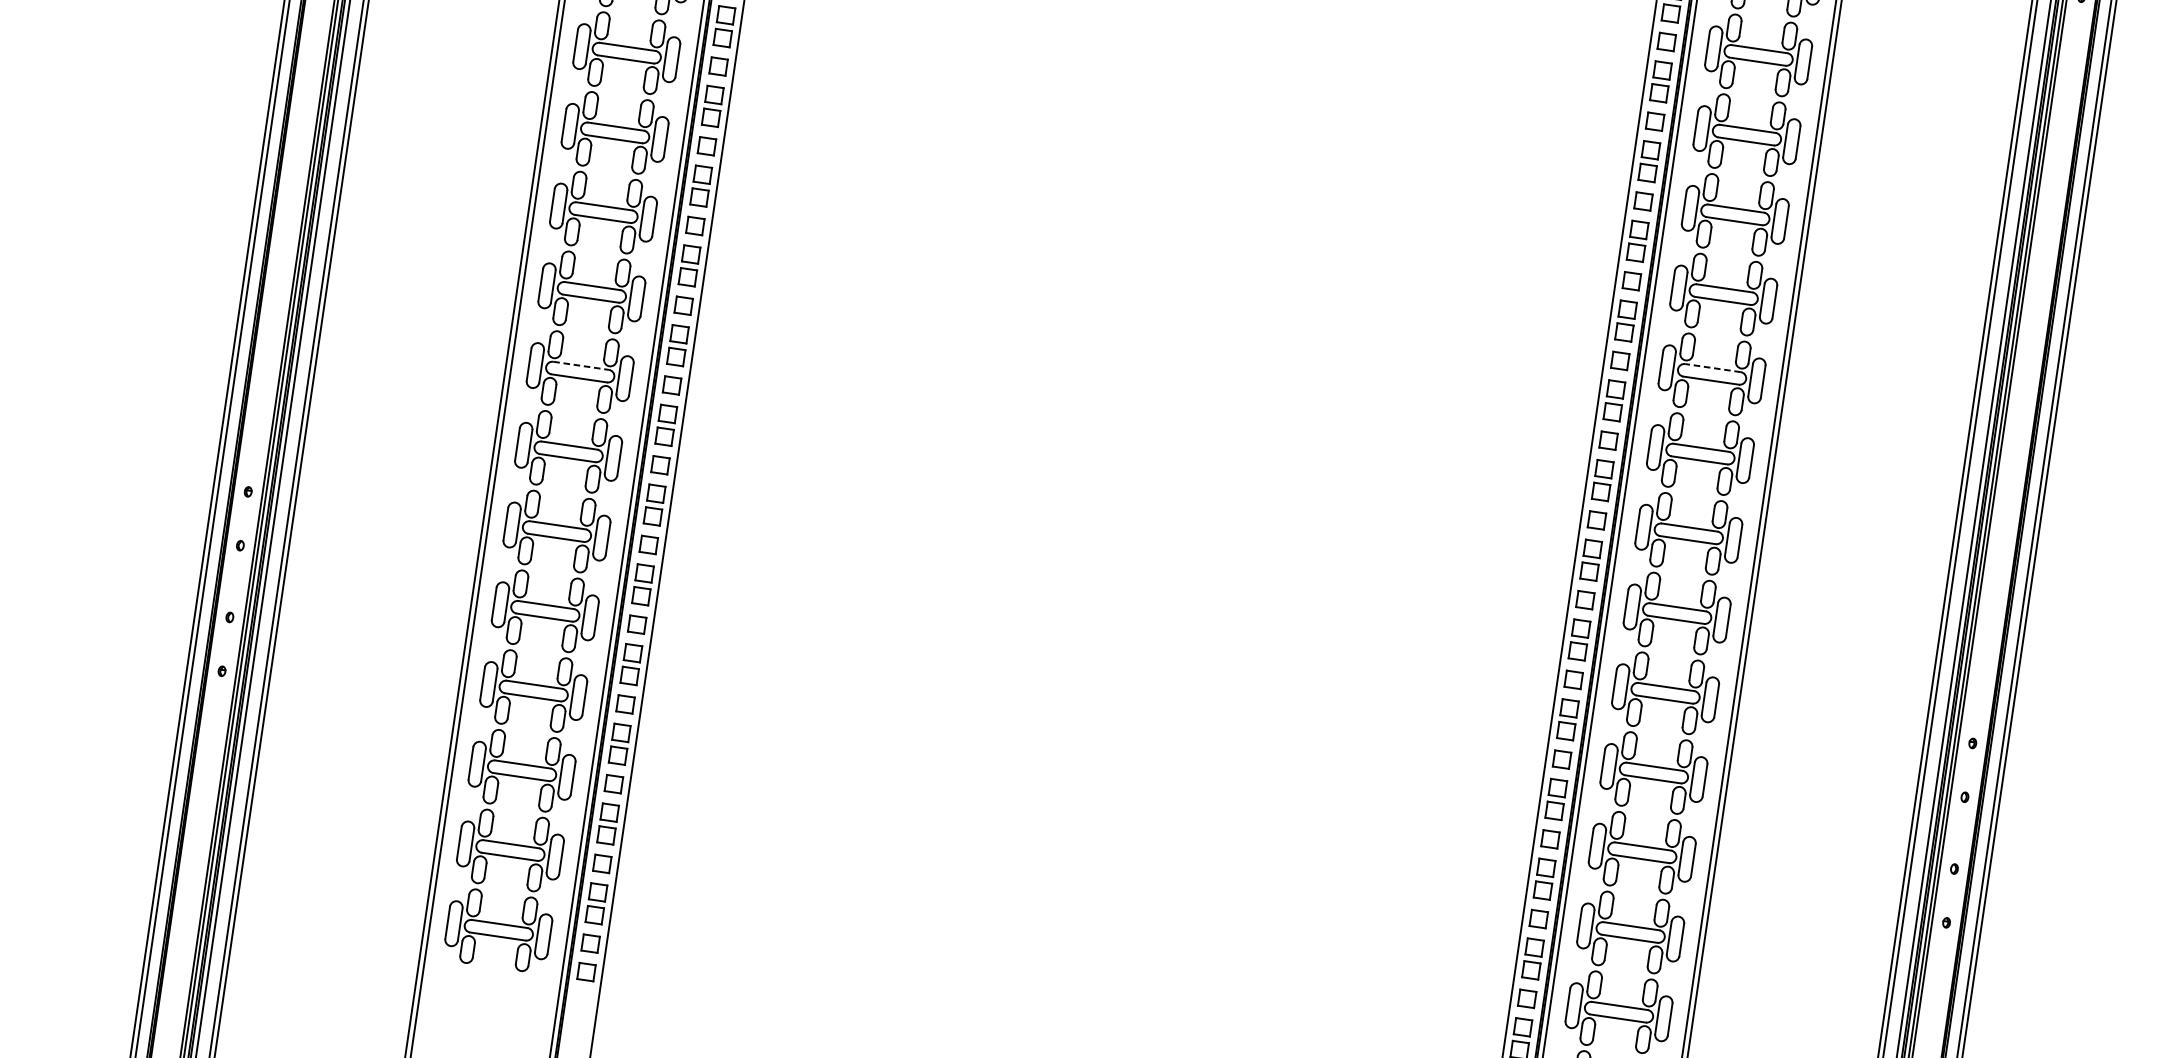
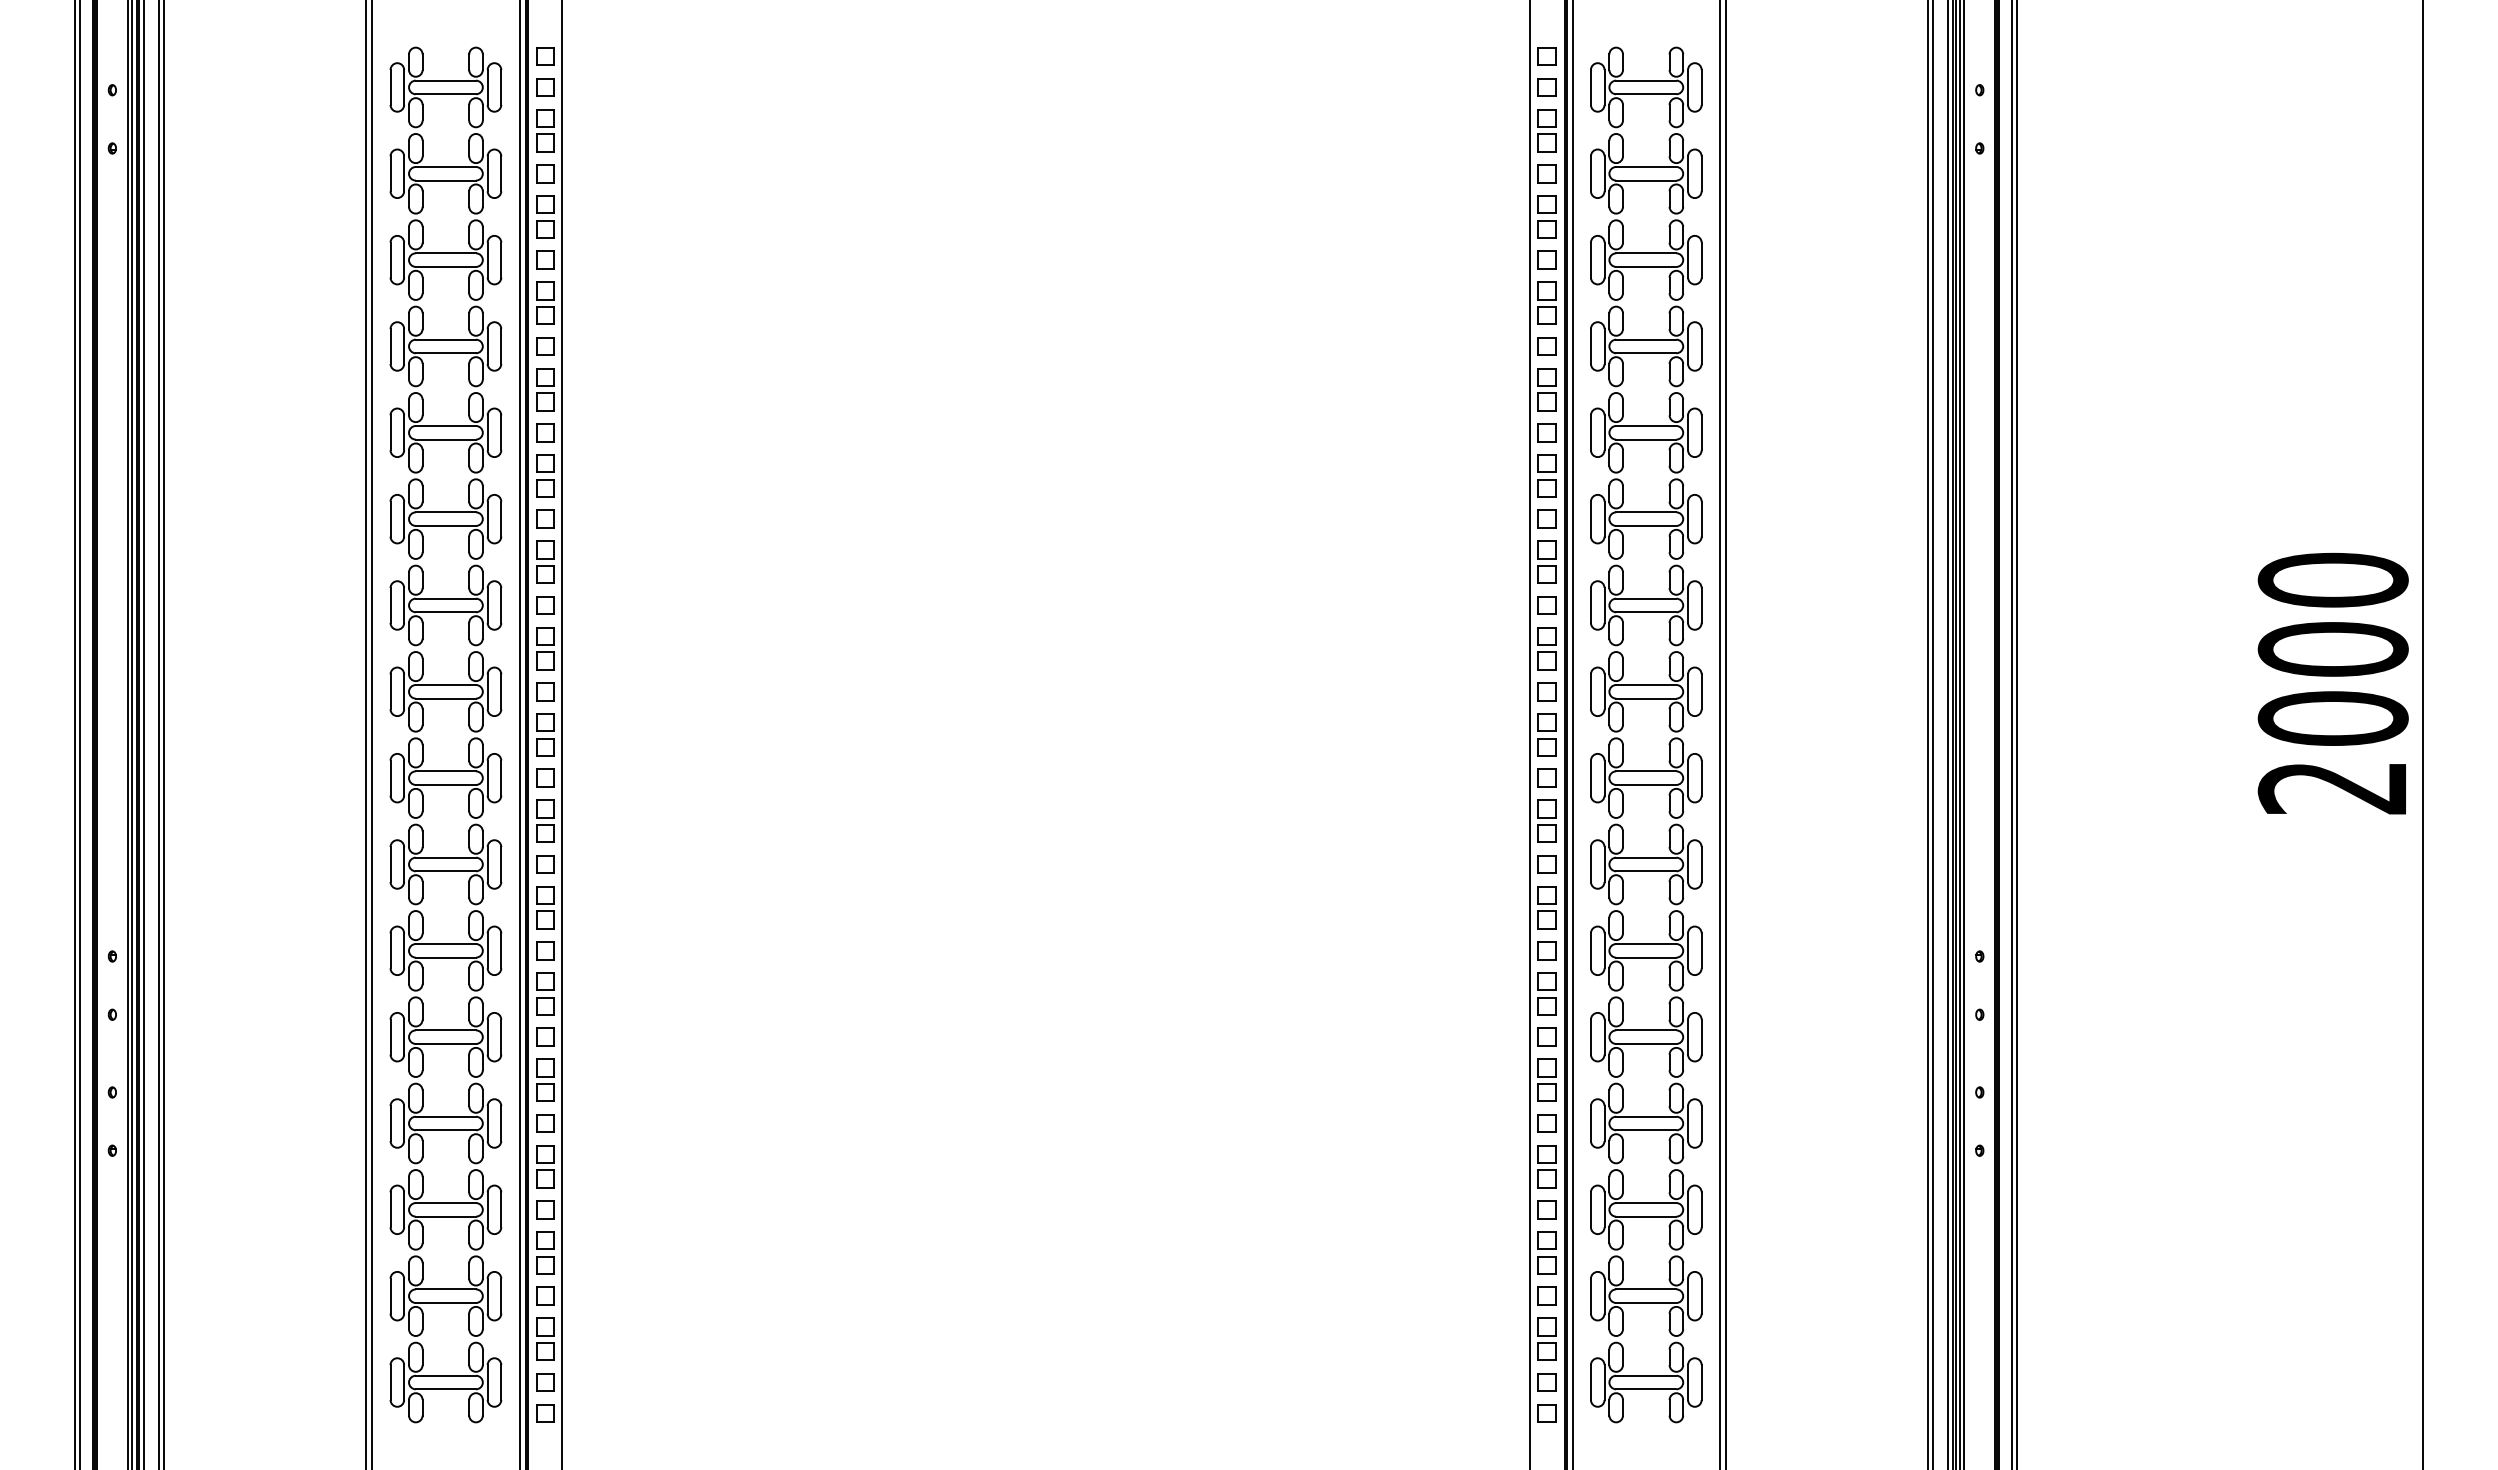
line: (581, 366) -> (446, 771), dashed -> solid
line: (1712, 367) -> (1645, 598), dashed -> solid

